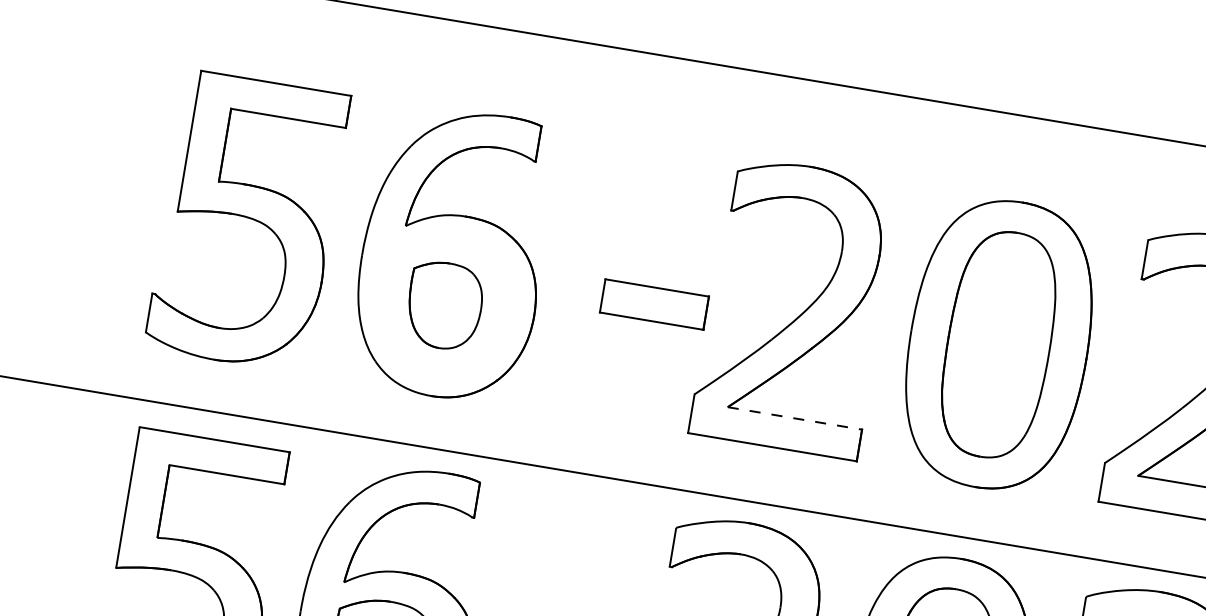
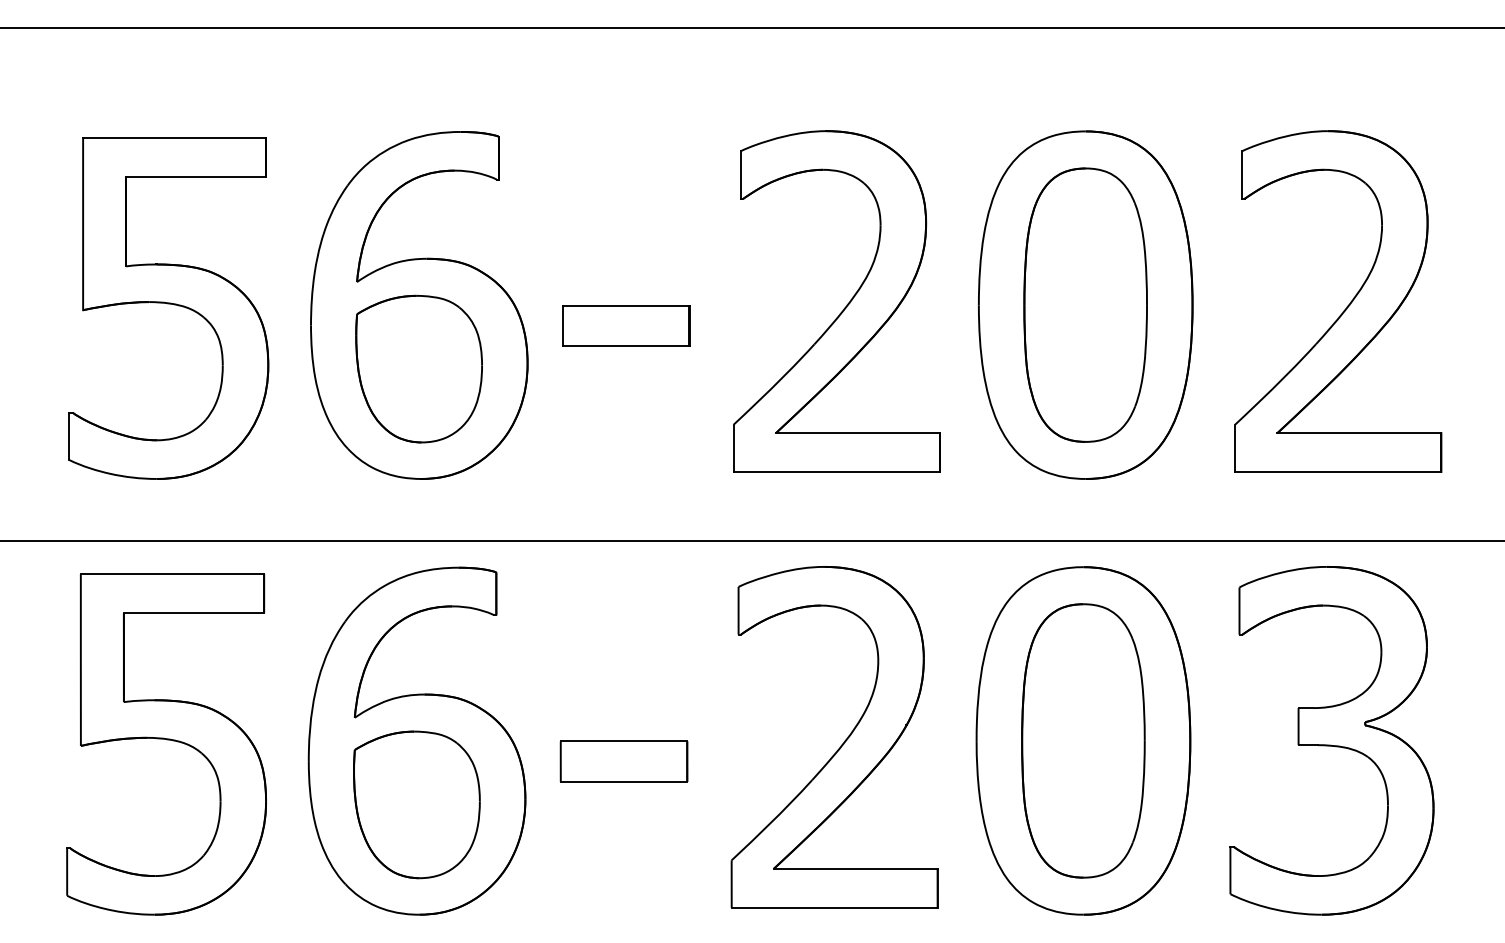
part: (654, 304) -> (626, 325), moved
part: (444, 305) -> (418, 368), size x1.43
line: (795, 418) -> (858, 433), dashed -> solid

